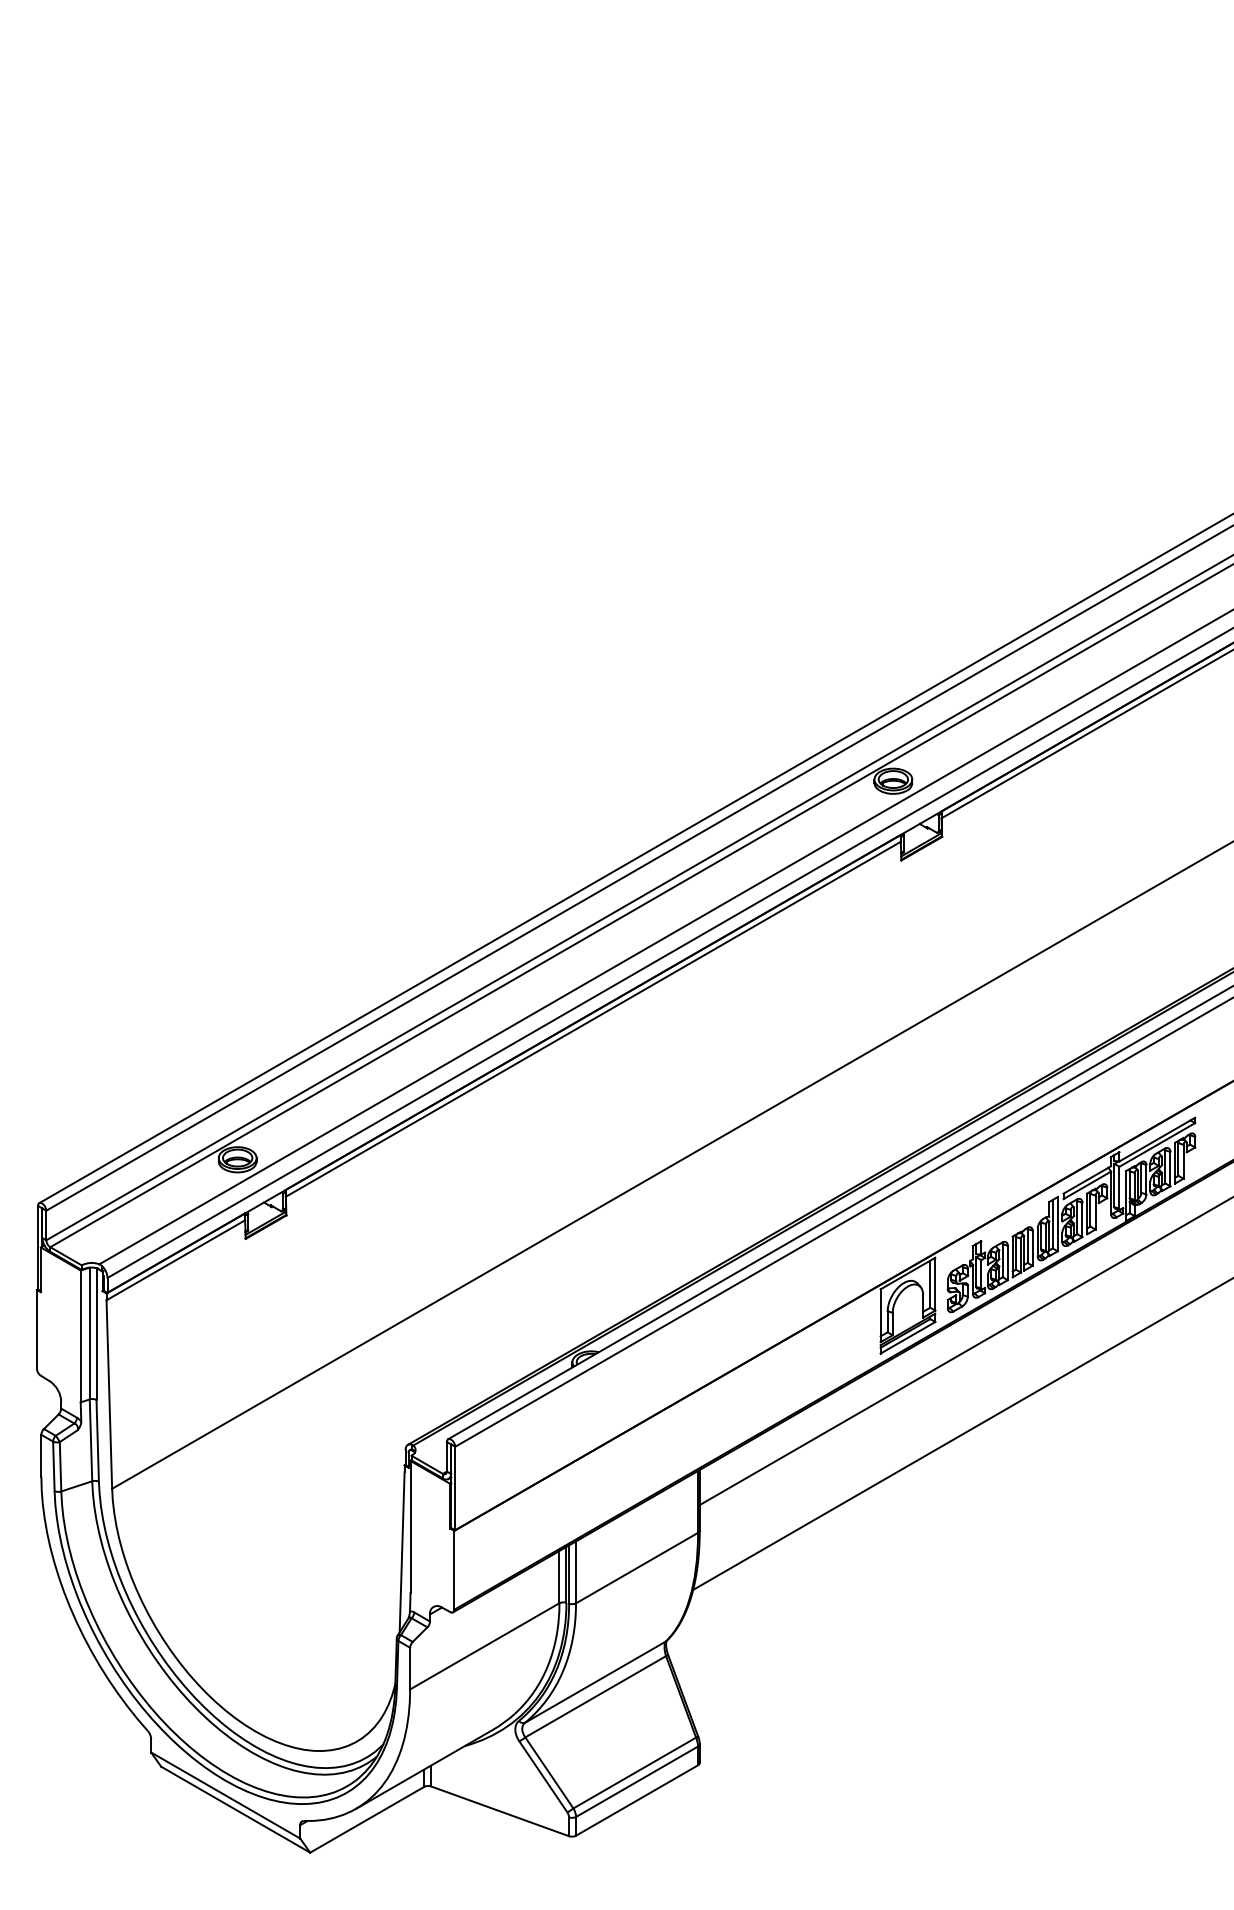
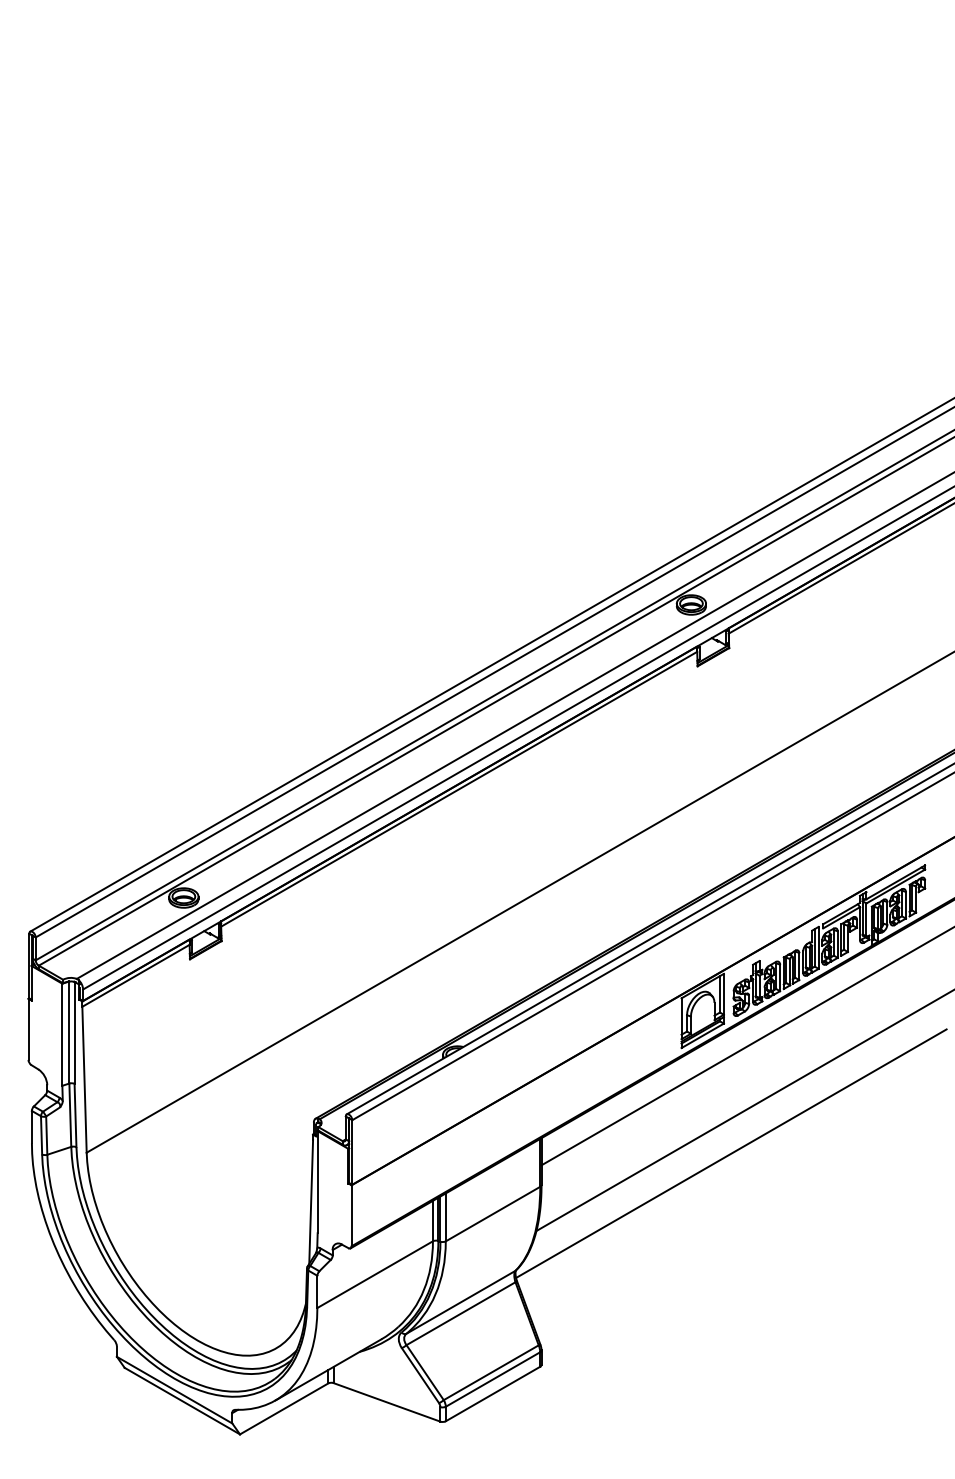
line: (944, 1489) -> (731, 1153), added

